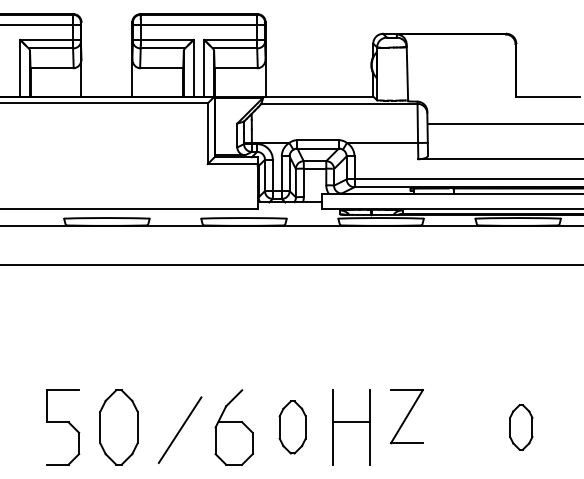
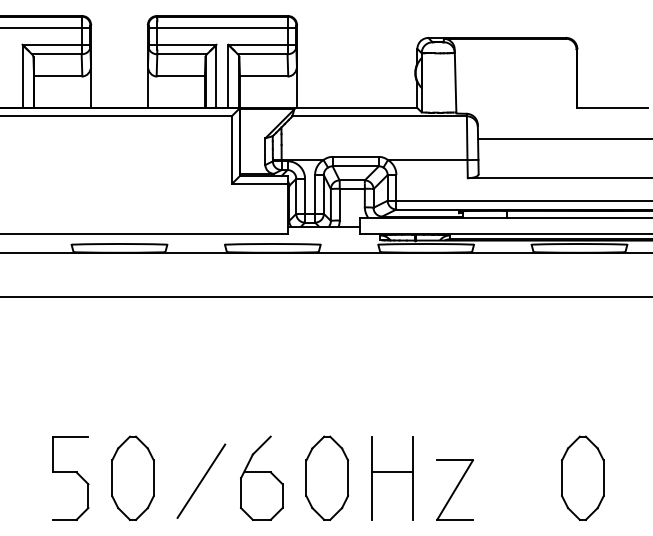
part: (406, 416) -> (454, 489), moved
part: (292, 426) -> (327, 477), size x1.43
part: (520, 426) -> (582, 477), size x1.67

